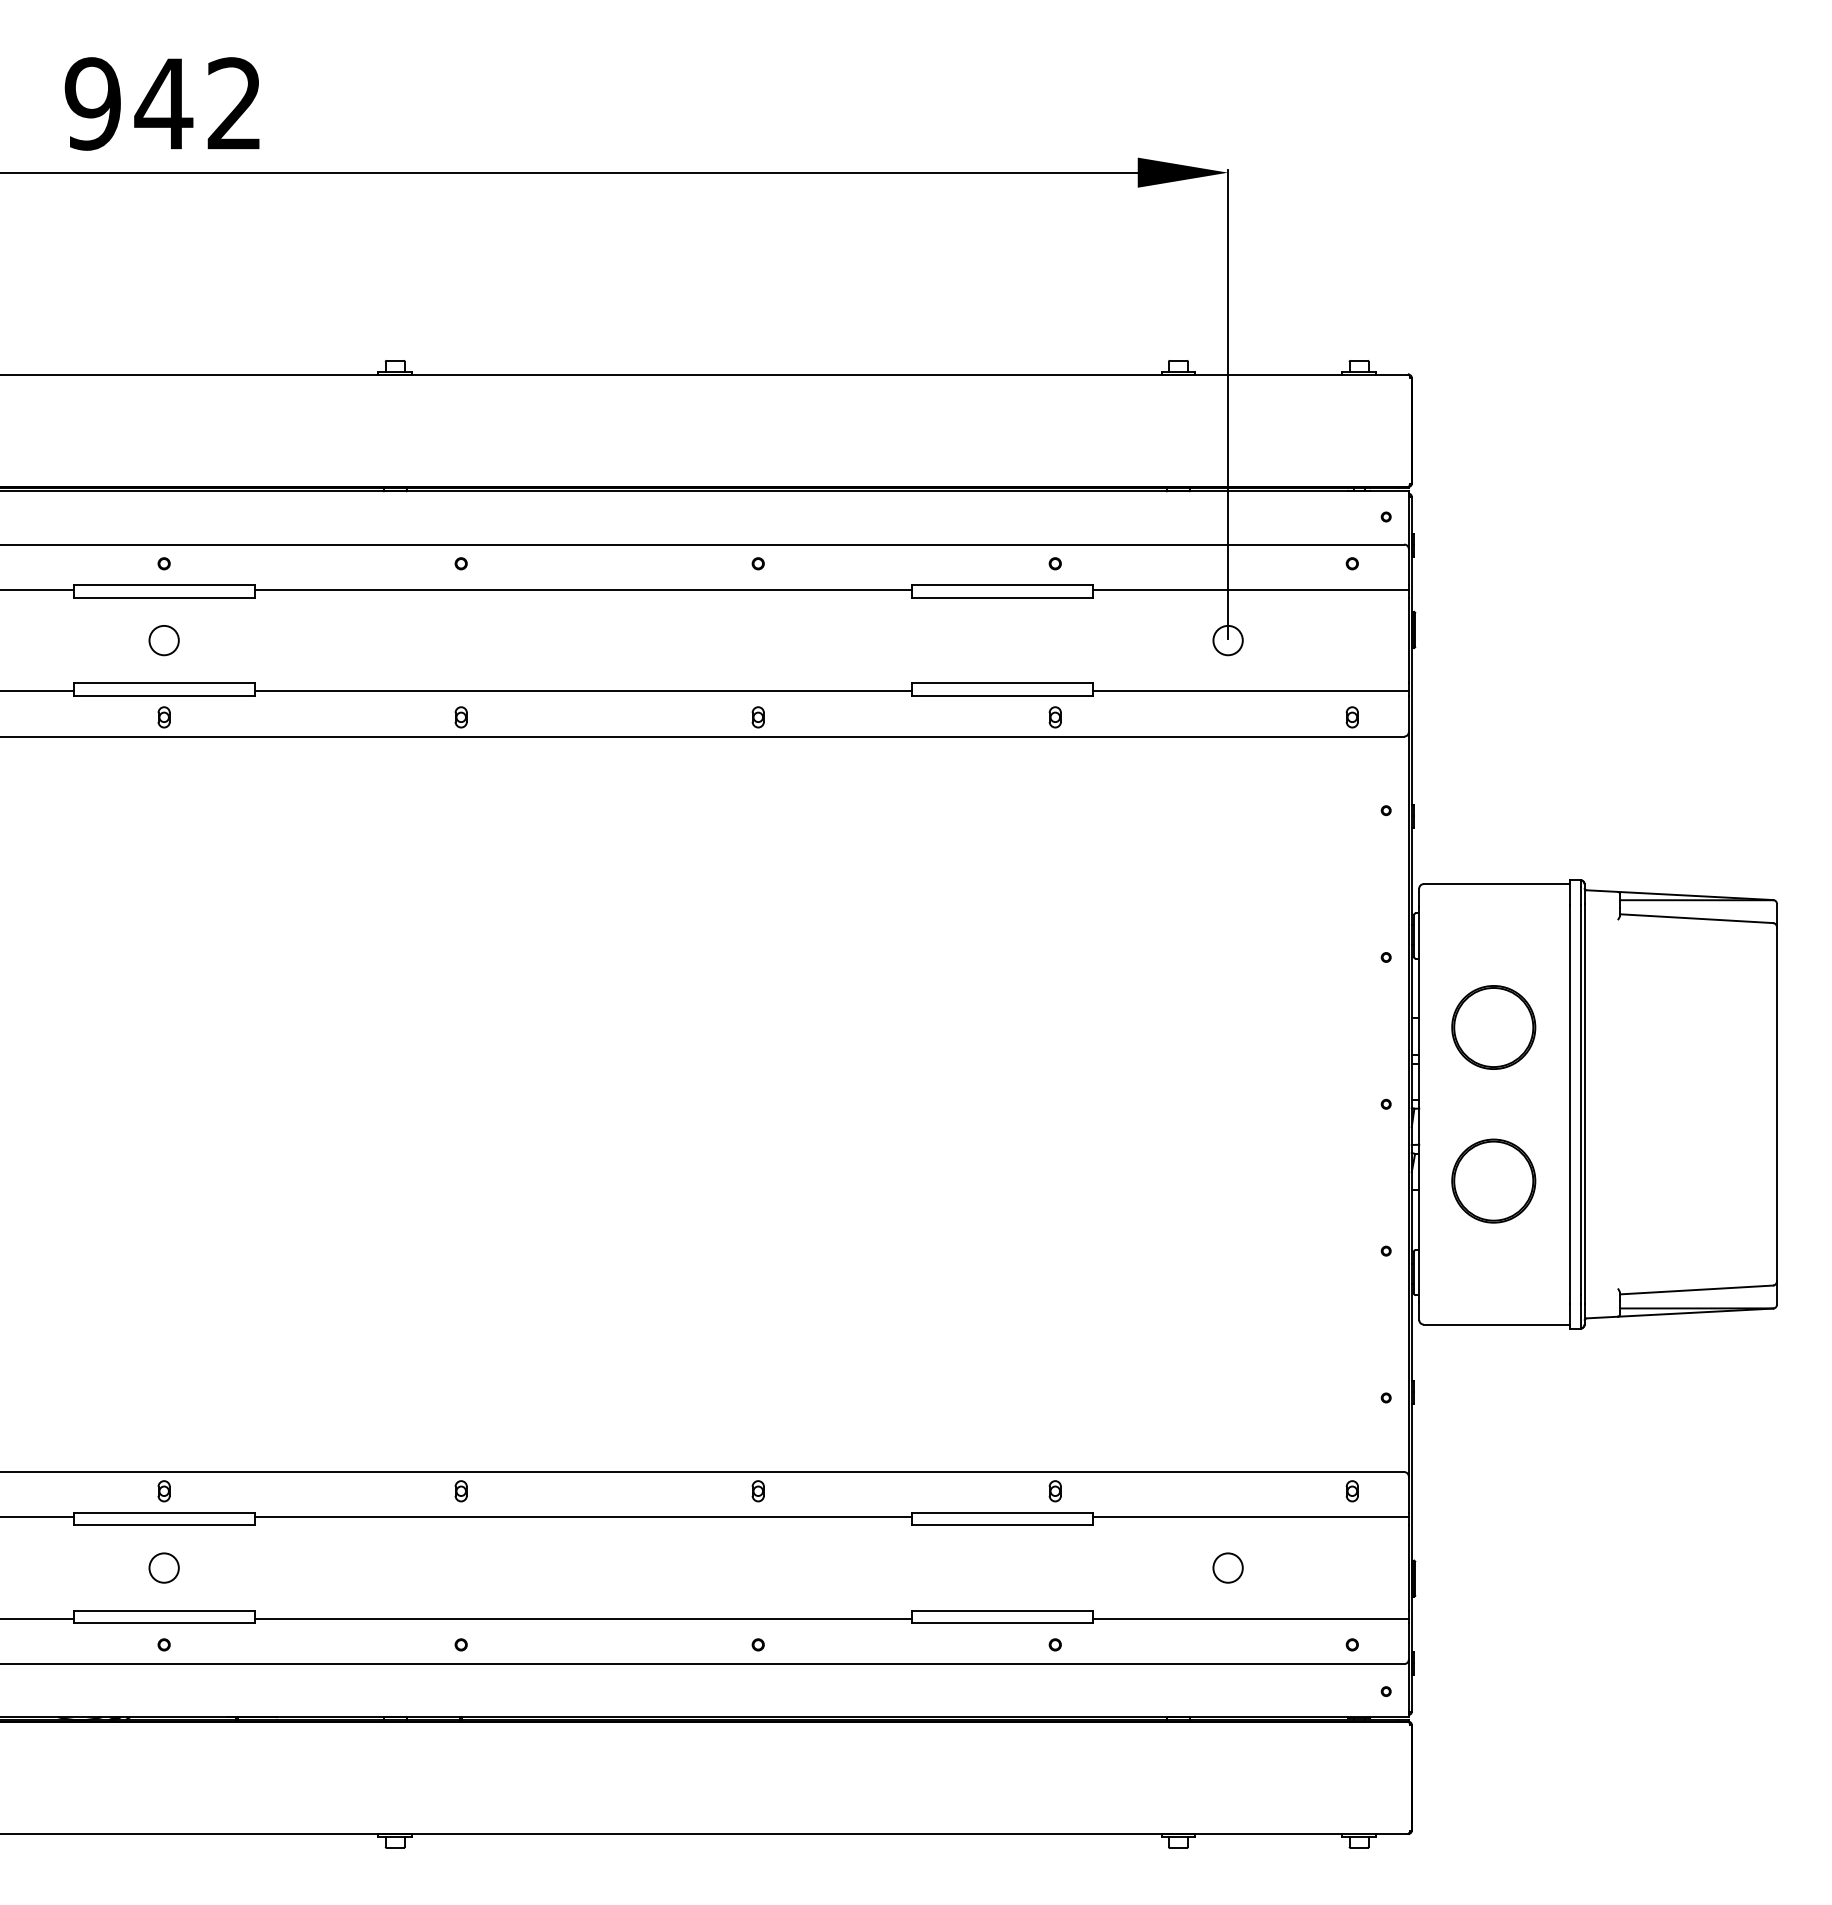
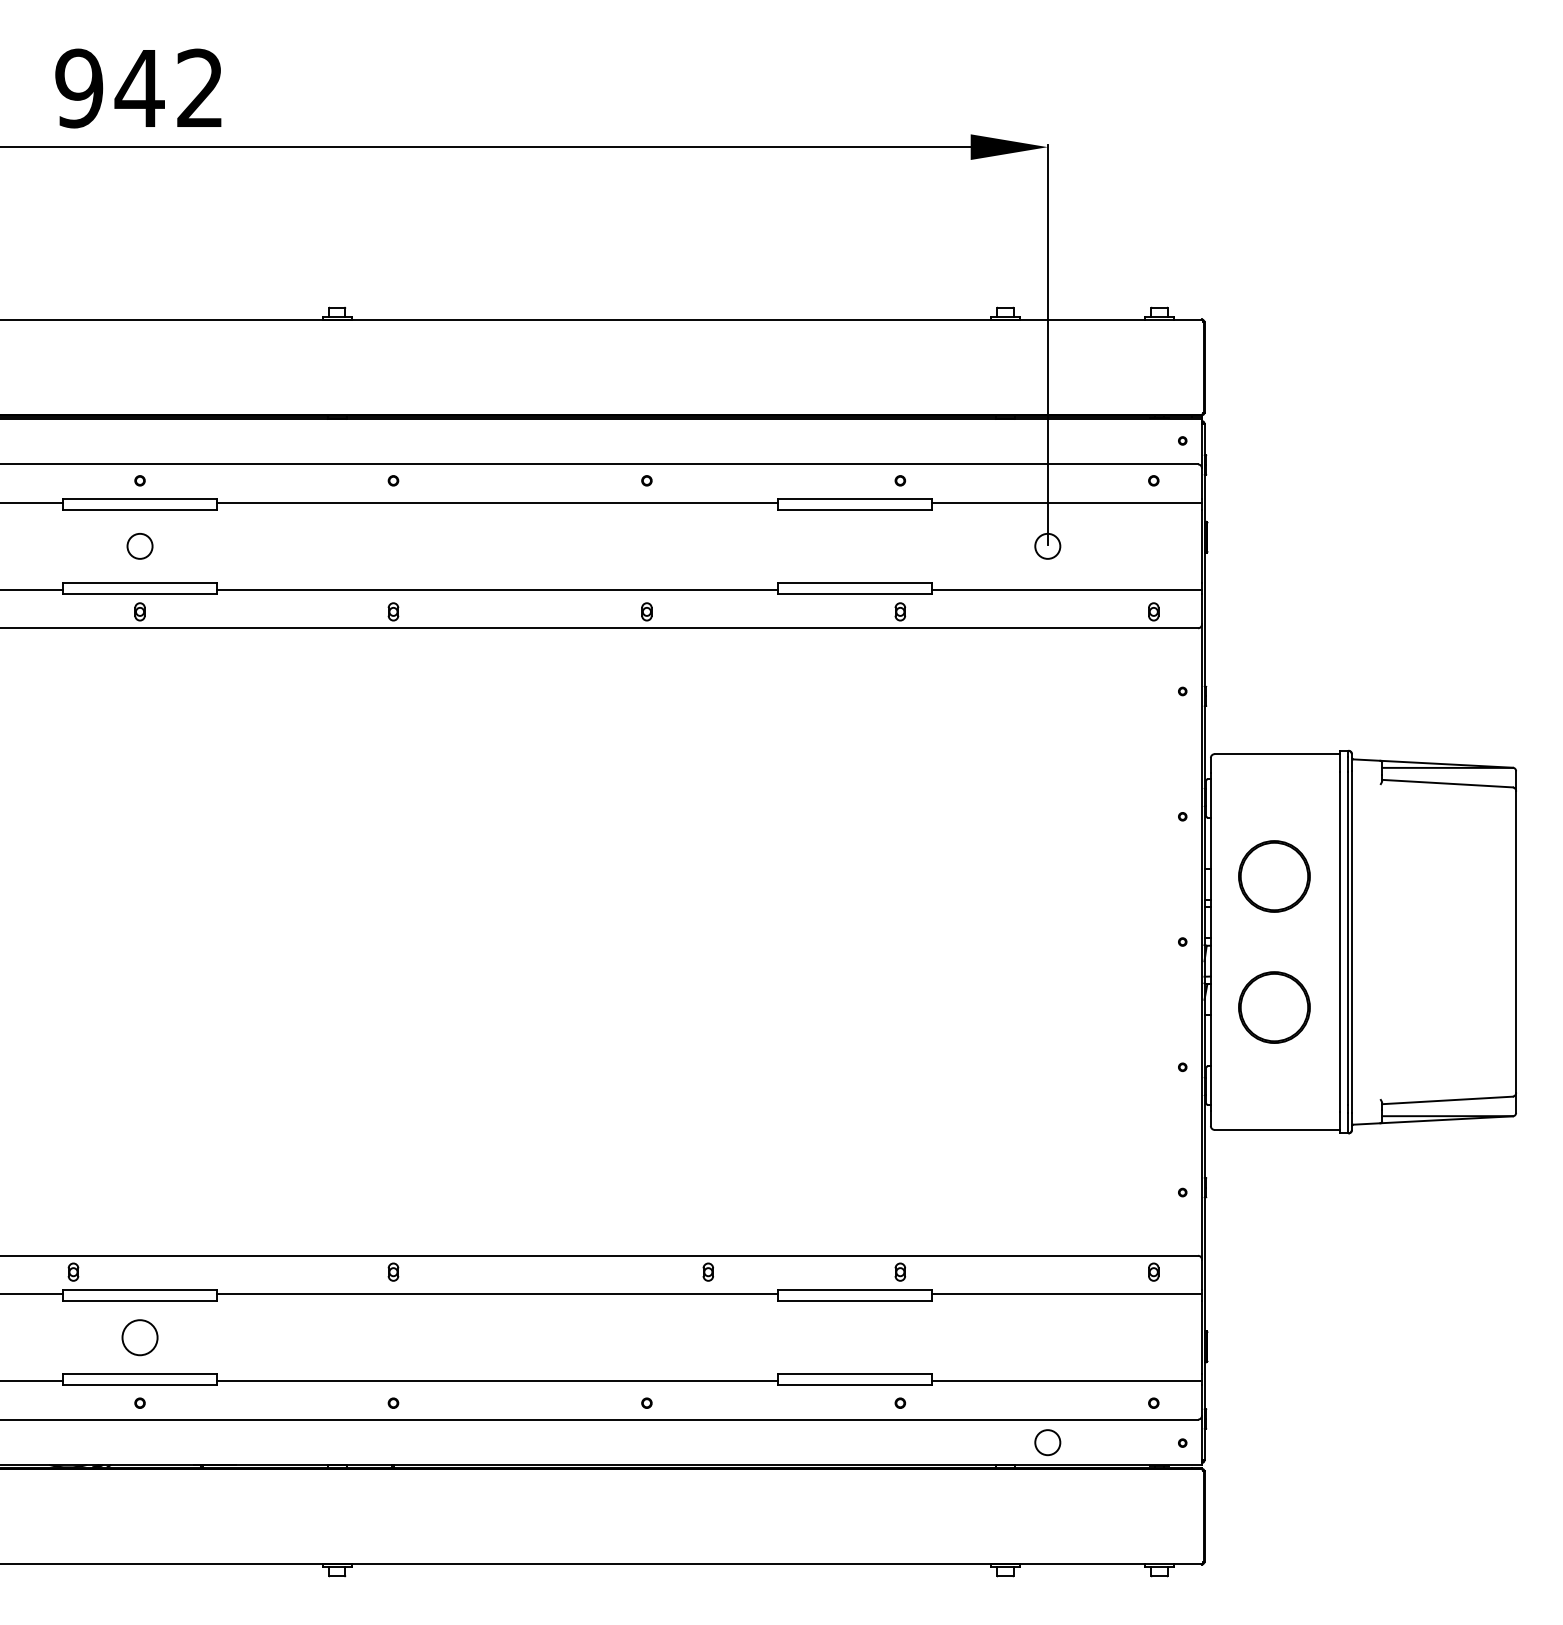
part: (163, 1491) -> (72, 1272), moved
part: (757, 1491) -> (707, 1272), moved
circle: (163, 1567) -> (139, 1337), size x1.4
circle: (1227, 1567) -> (1047, 1442), moved

